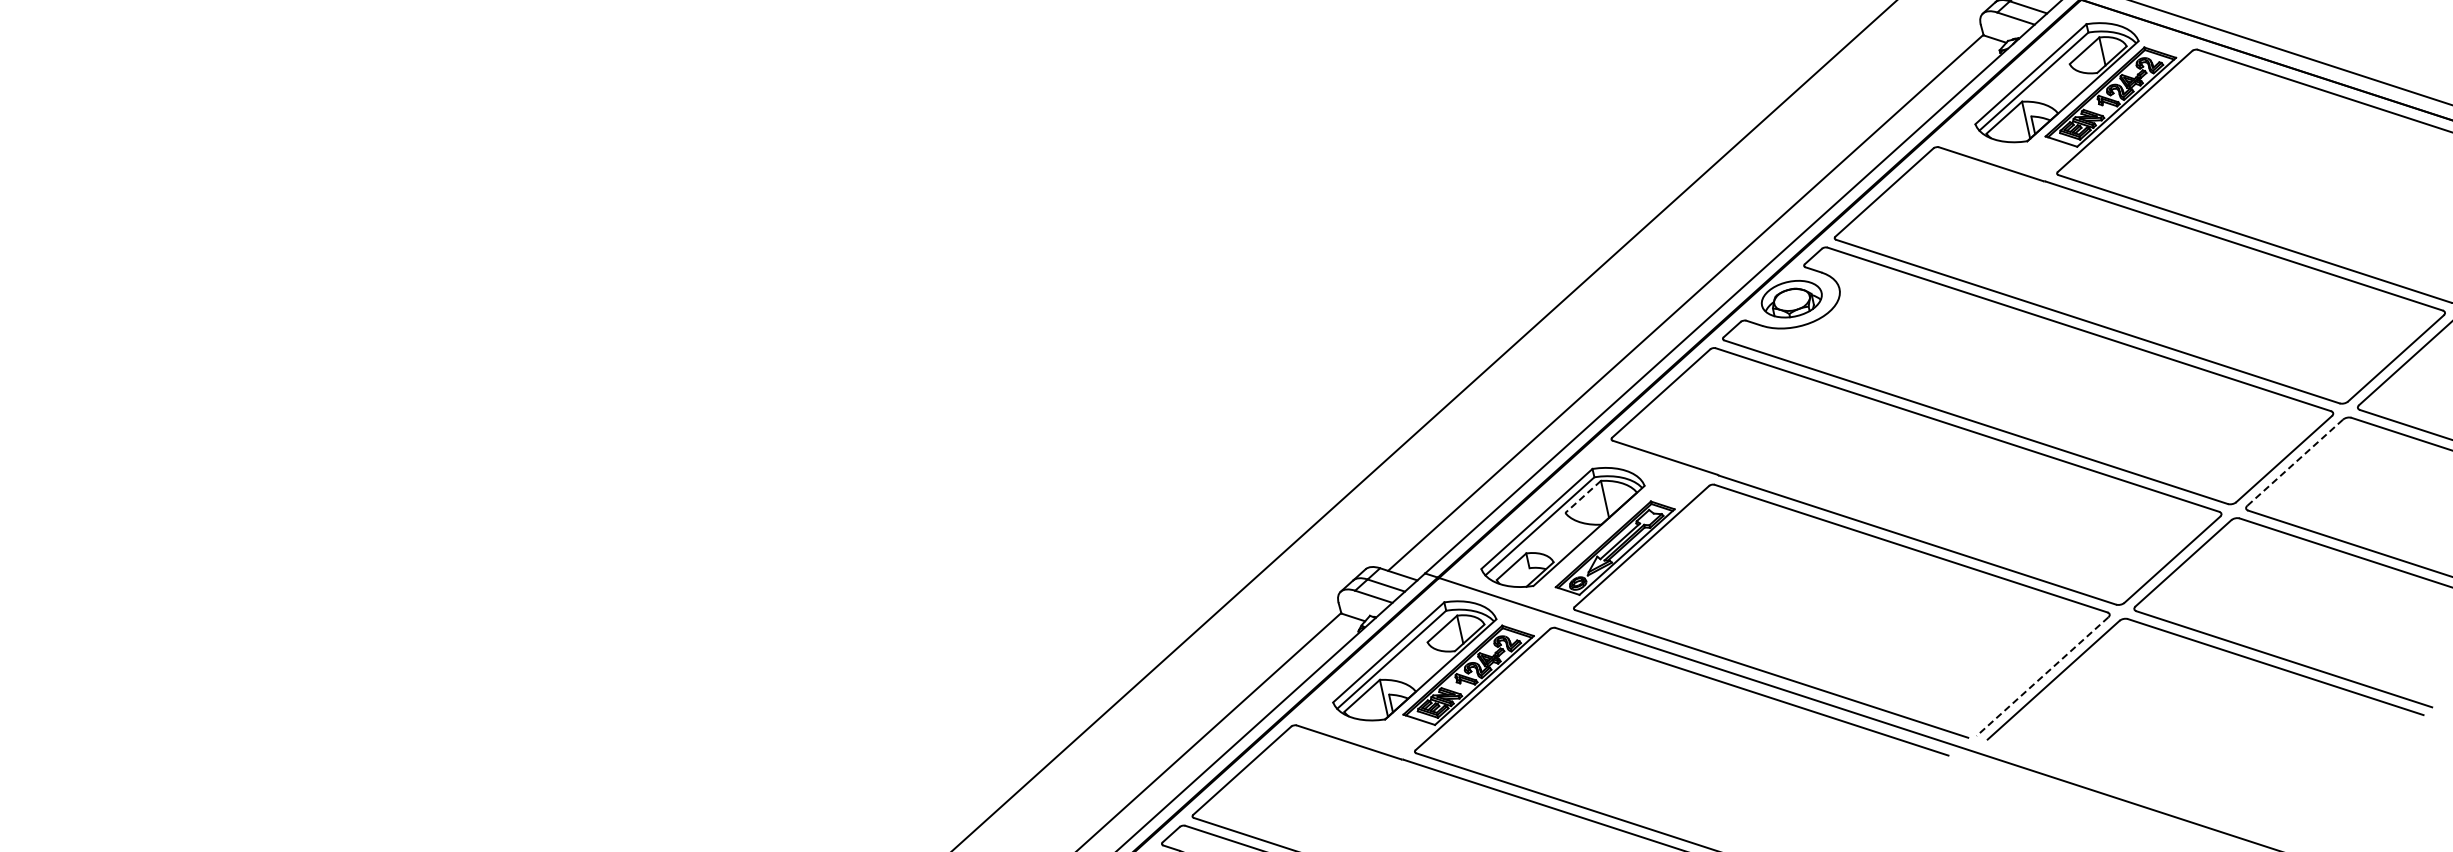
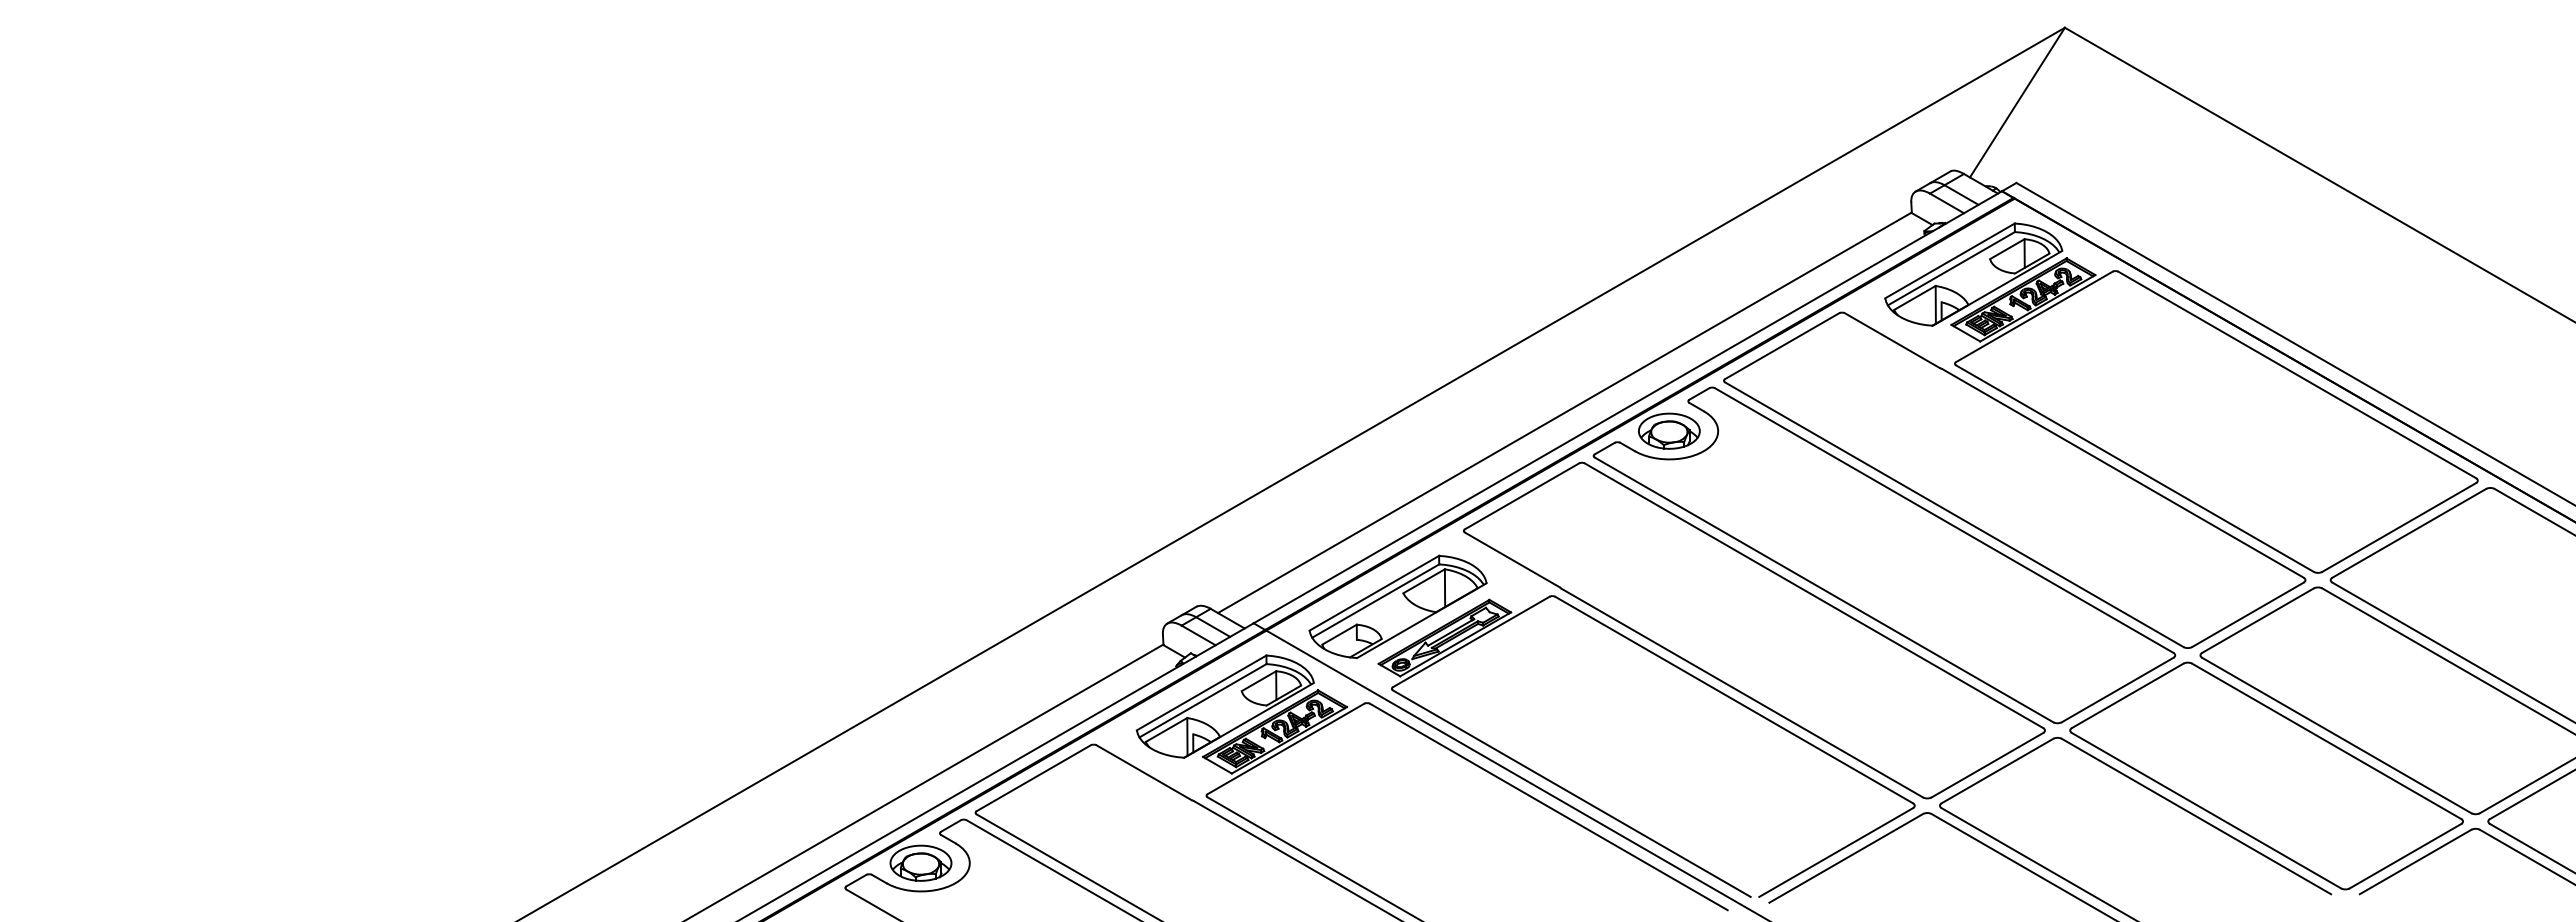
line: (2295, 462) -> (2128, 695), dashed -> solid
line: (1582, 497) -> (1423, 581), dashed -> solid
line: (2042, 676) -> (1836, 852), dashed -> solid

